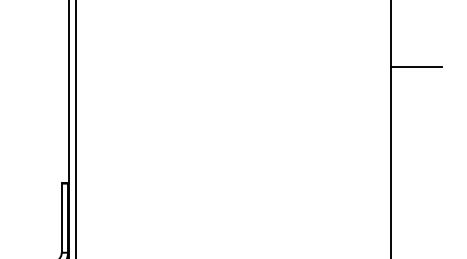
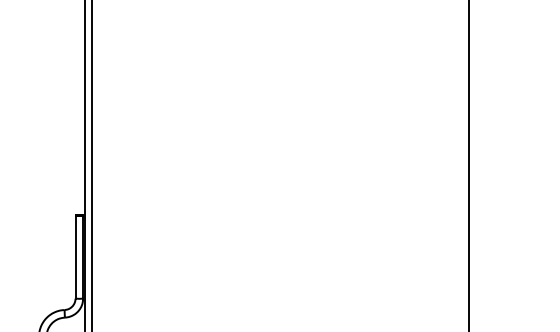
line: (415, 66) -> (498, 76), removed

